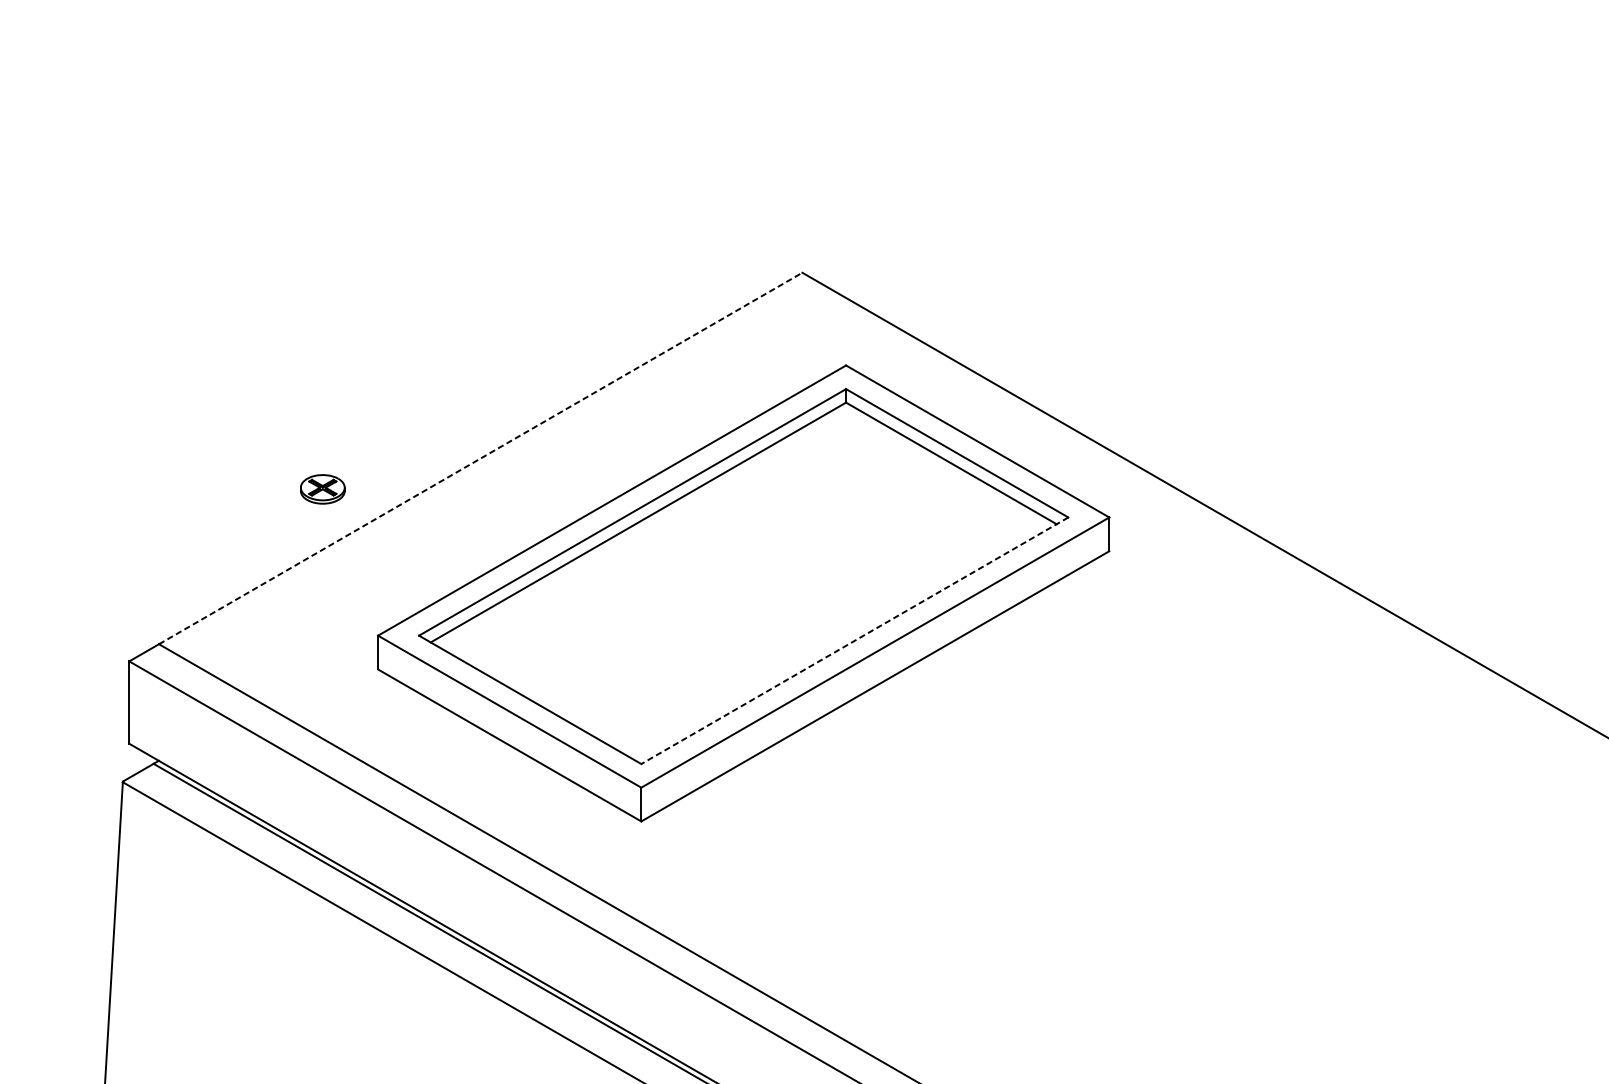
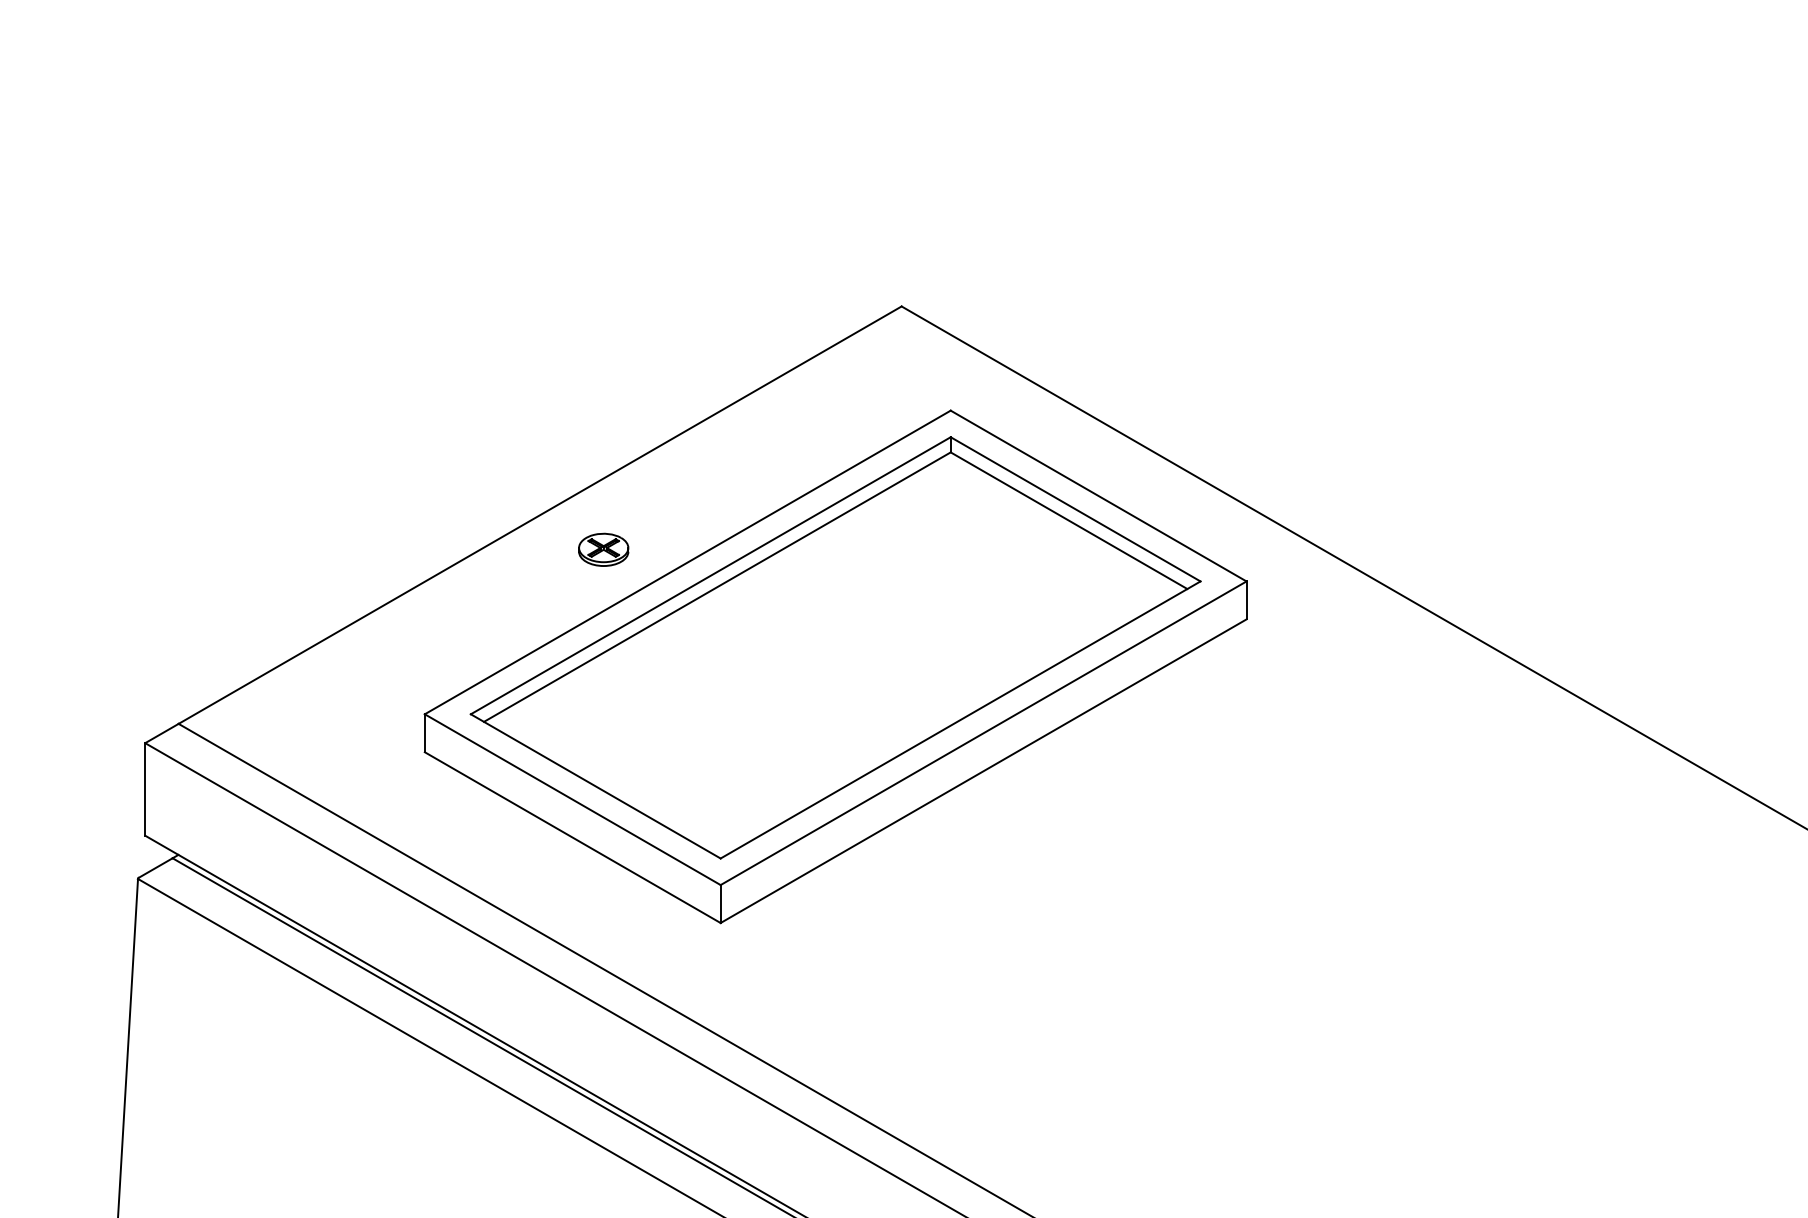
line: (481, 457) -> (540, 514), dashed -> solid
part: (322, 489) -> (603, 549), moved
line: (854, 641) -> (960, 720), dashed -> solid

